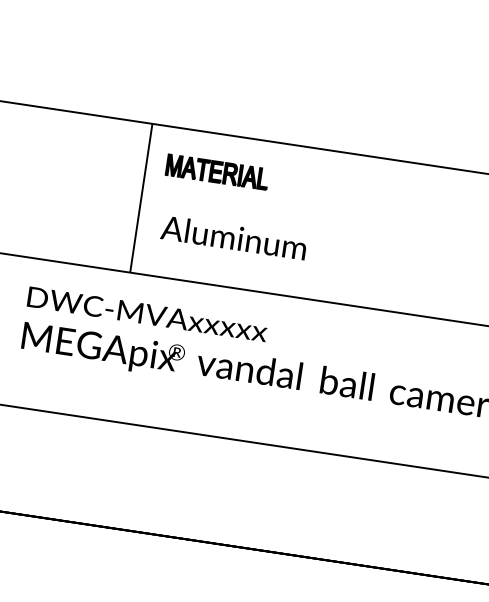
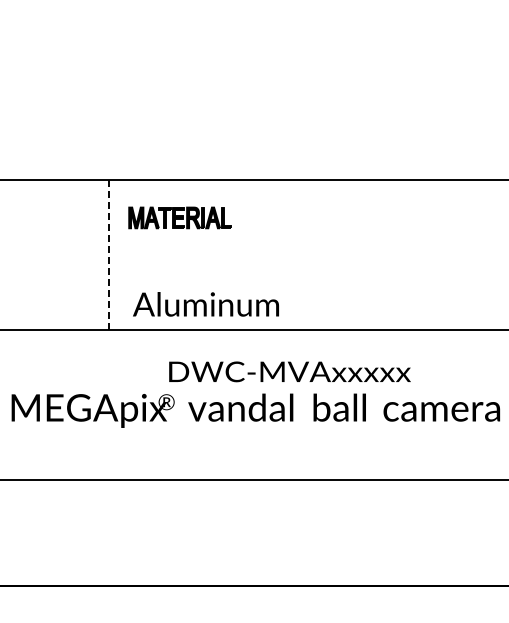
line: (141, 197) -> (108, 254), solid -> dashed
text: (233, 237) -> (205, 304), moved
text: (147, 313) -> (289, 371), moved

